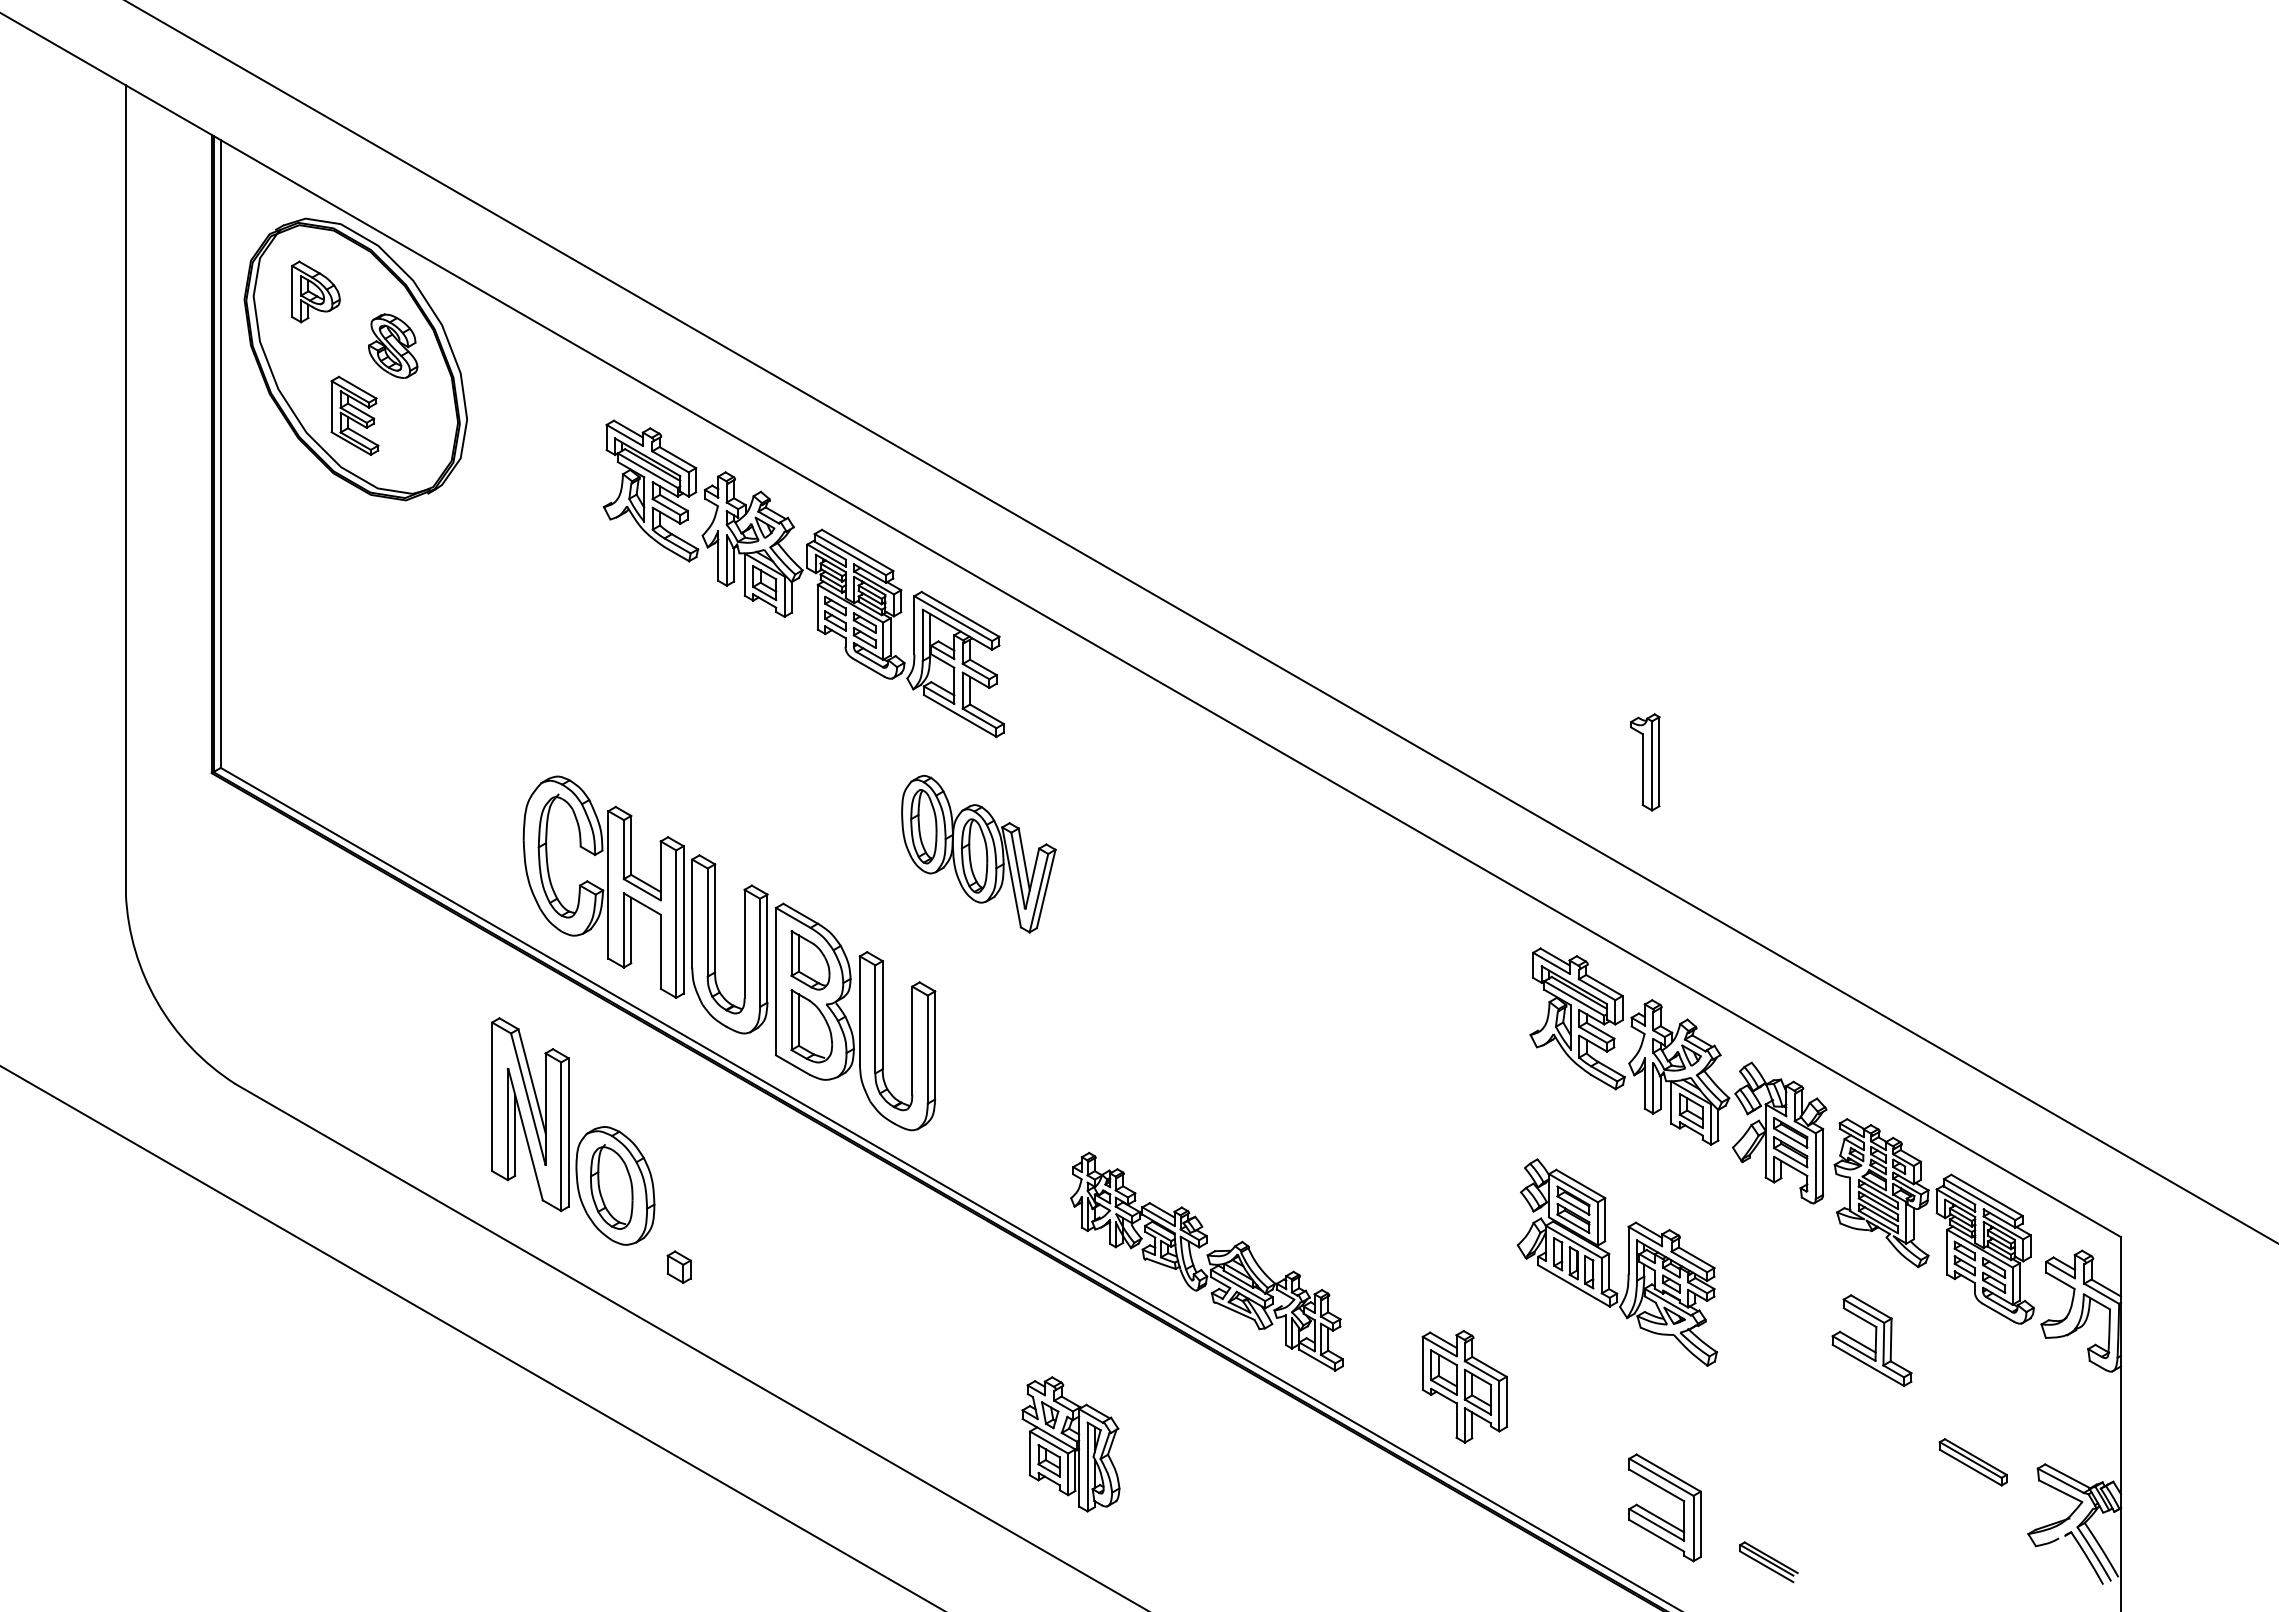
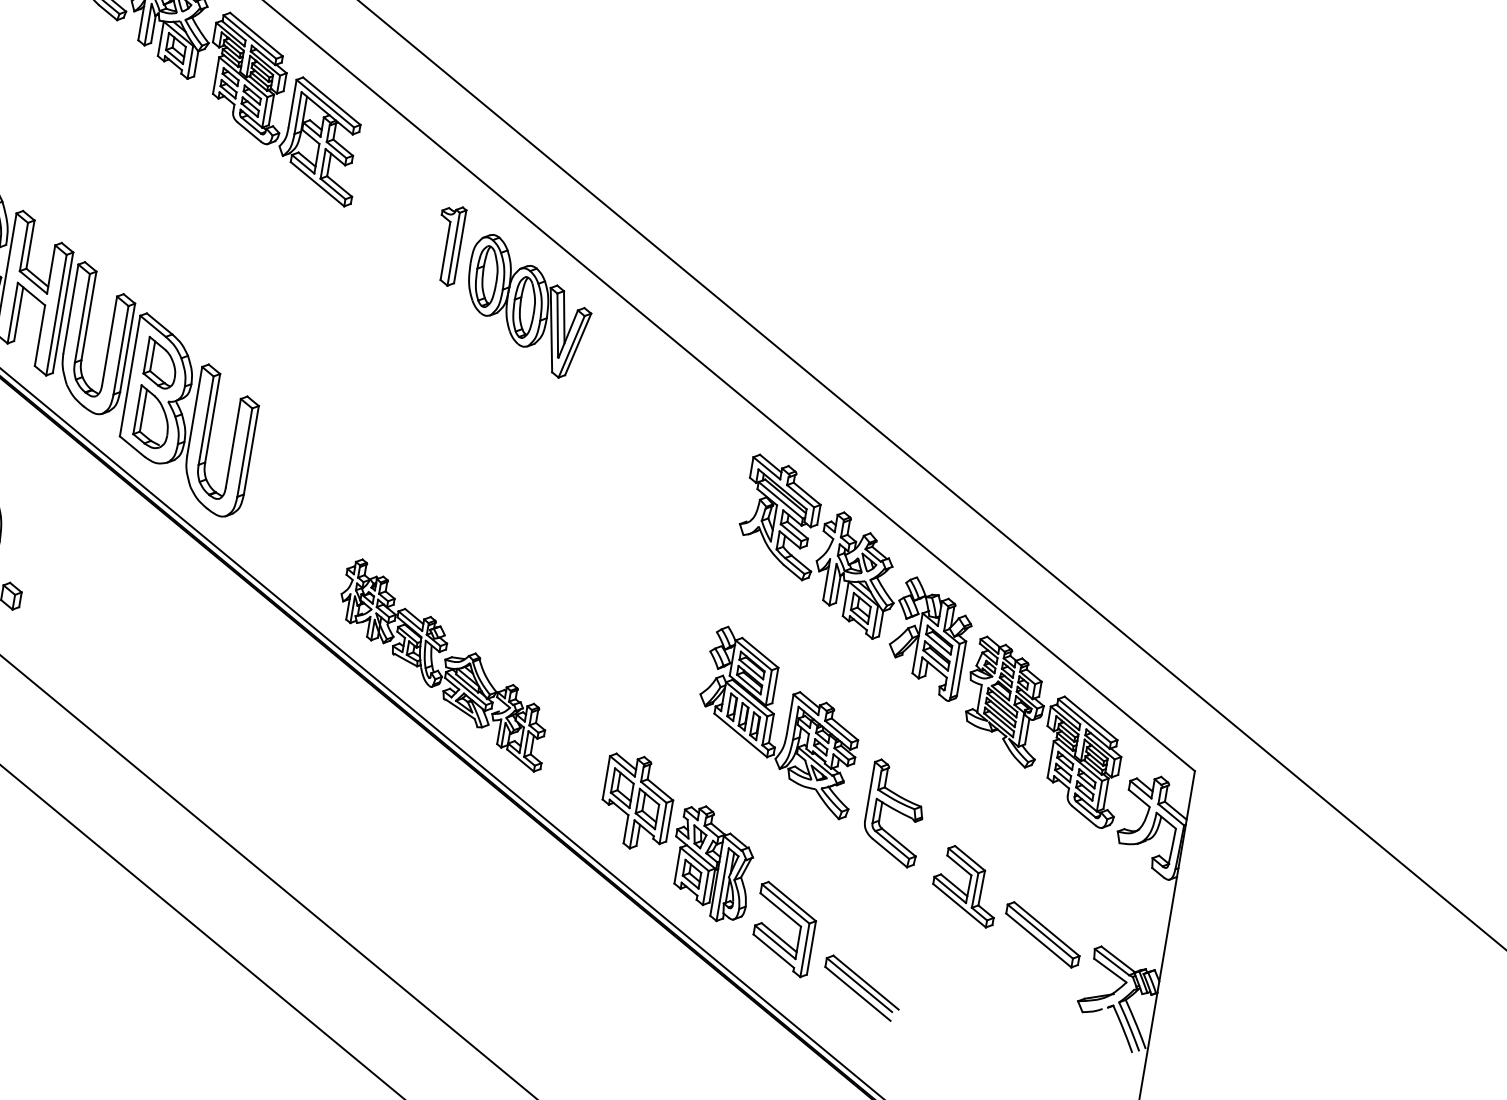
part: (1645, 762) -> (448, 245), moved
part: (978, 853) -> (527, 306), moved
part: (1871, 1340) -> (965, 885), moved
part: (1772, 1347) -> (894, 813), added
part: (1070, 1444) -> (711, 863), moved
part: (1973, 1462) -> (1043, 935), size x1.43
part: (1768, 1562) -> (861, 988), size x1.67

